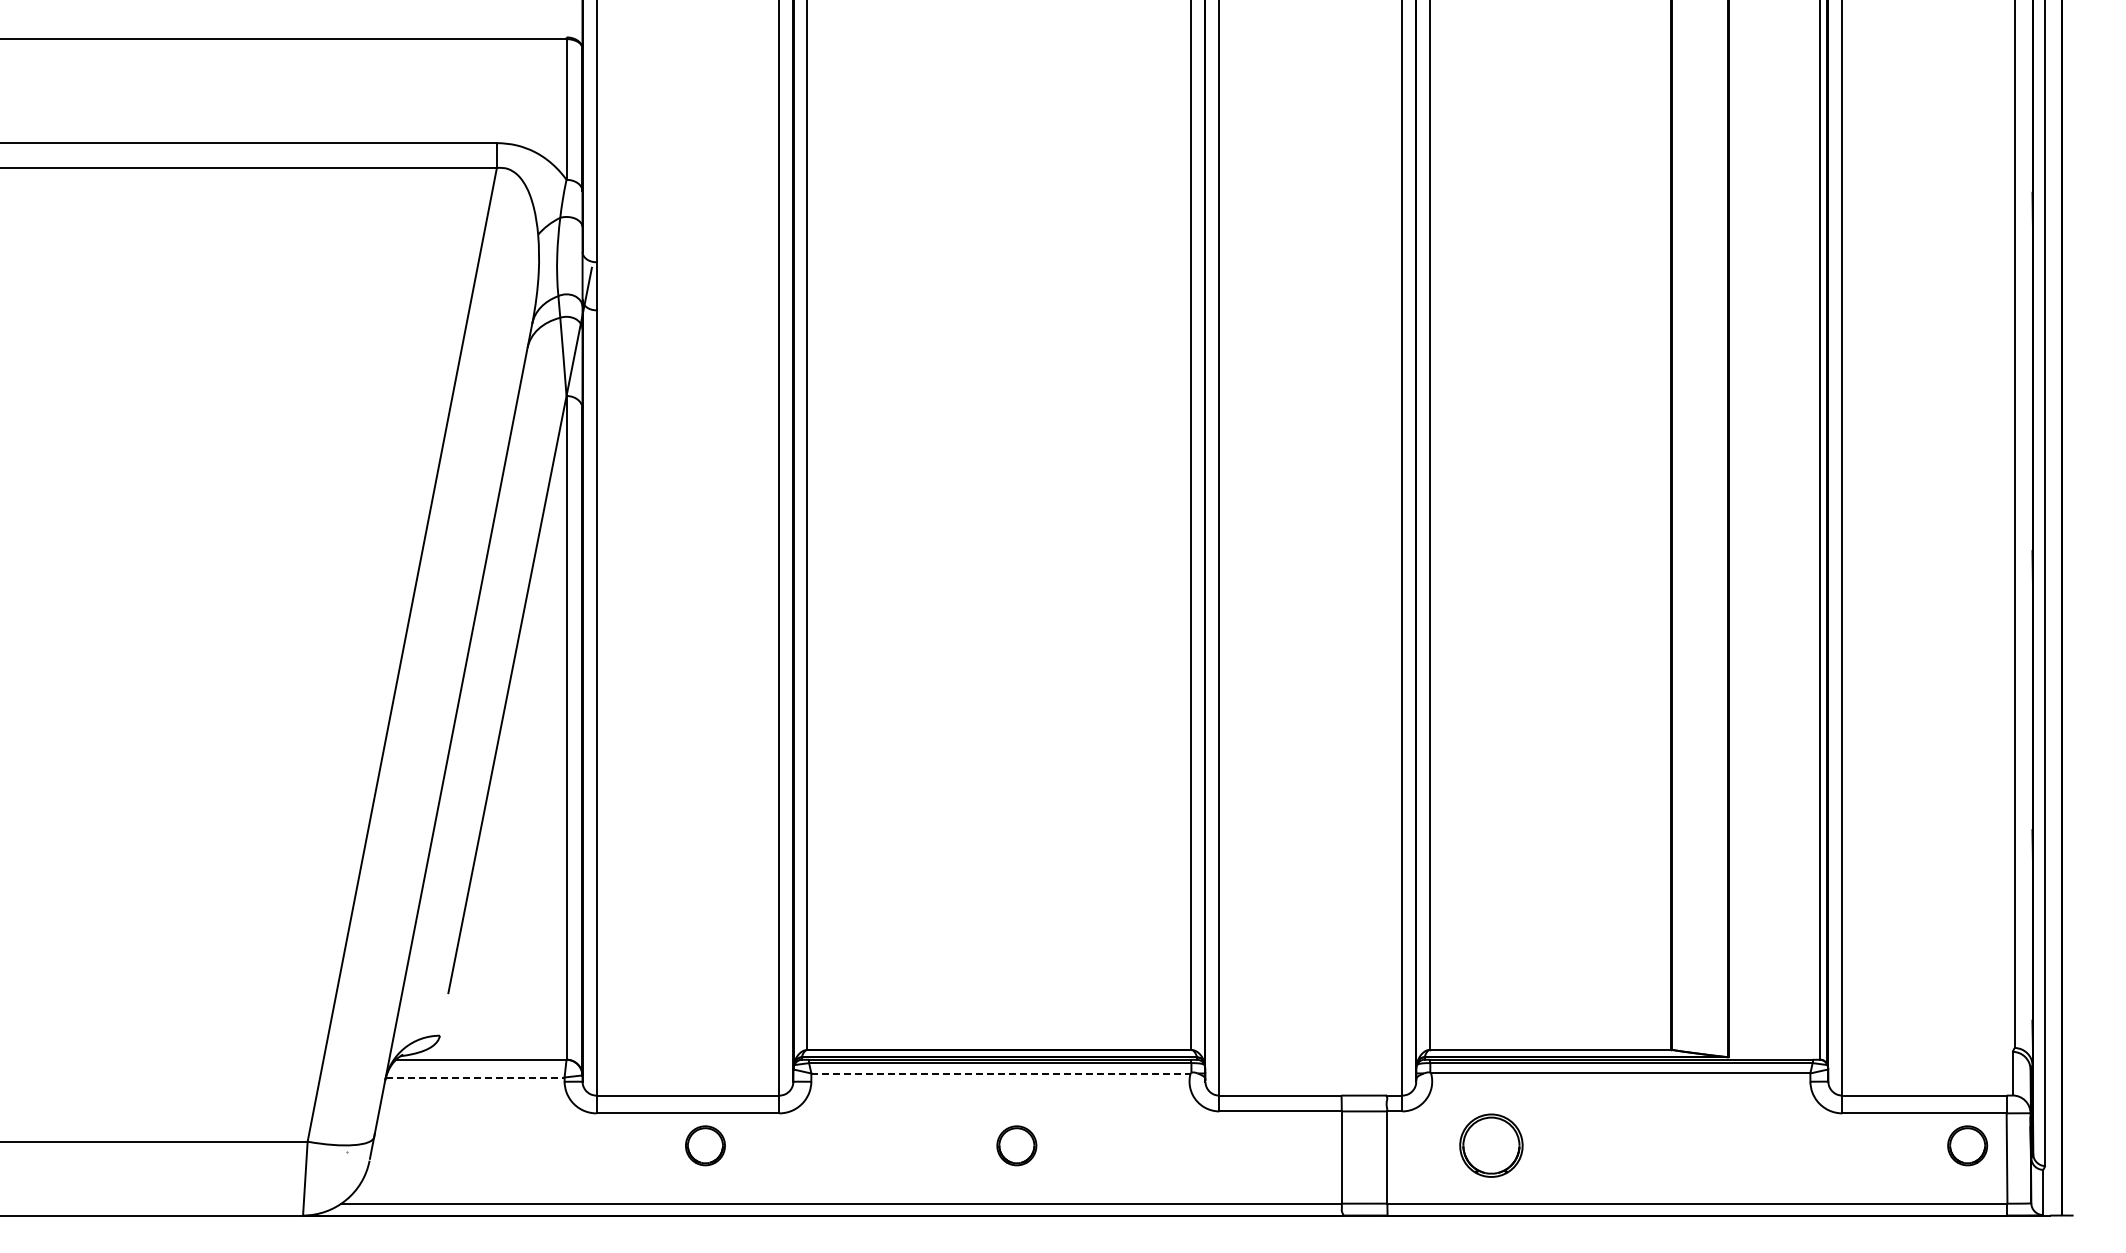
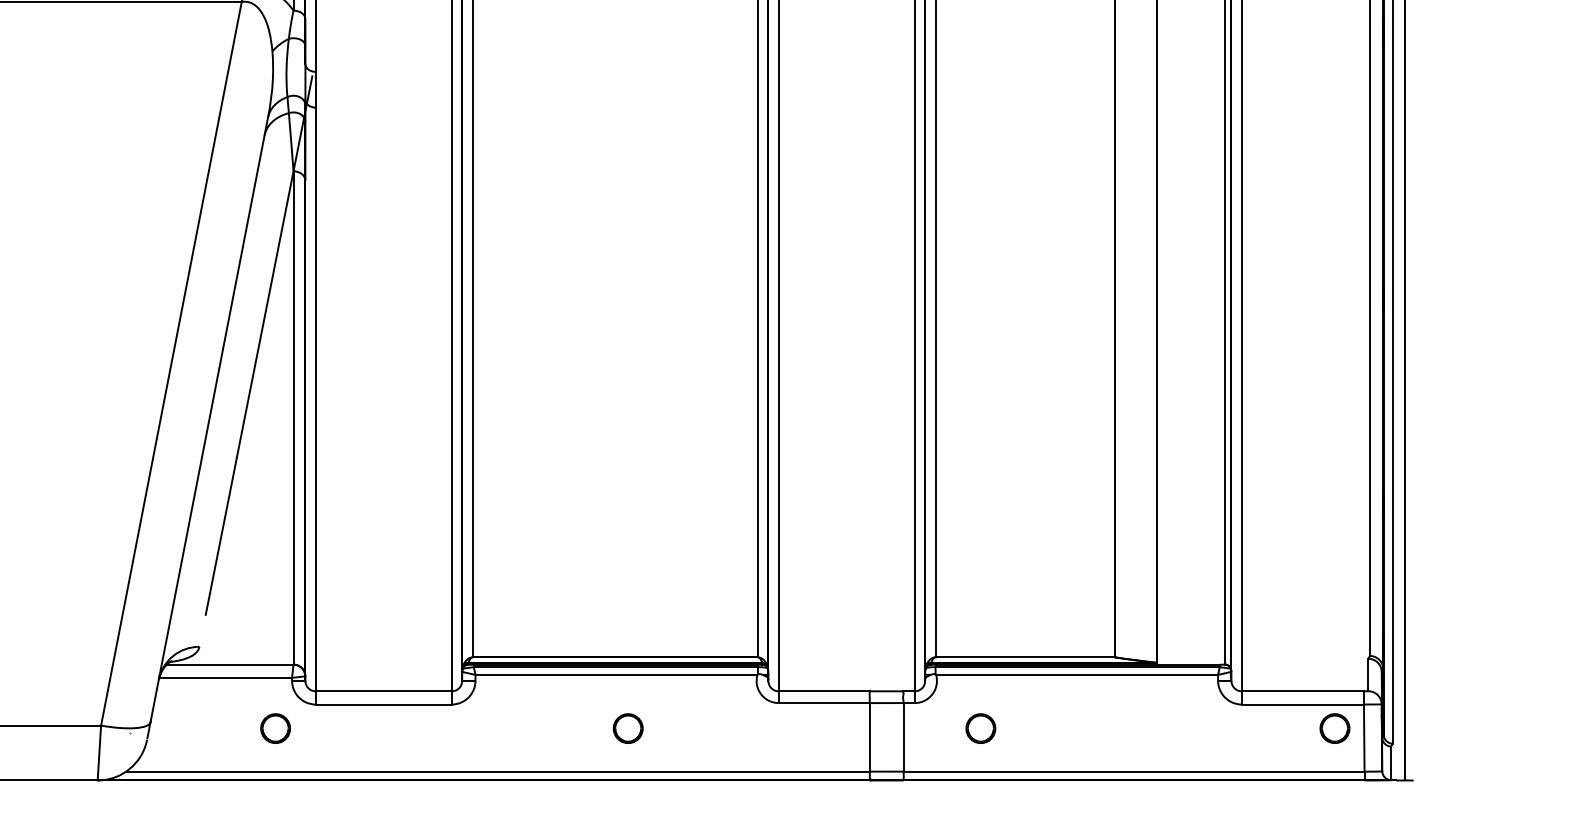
line: (1001, 1073) -> (616, 674), dashed -> solid
line: (475, 1077) -> (225, 677), dashed -> solid
part: (705, 1145) -> (275, 728), moved
part: (1490, 1145) -> (980, 728), size x0.62

